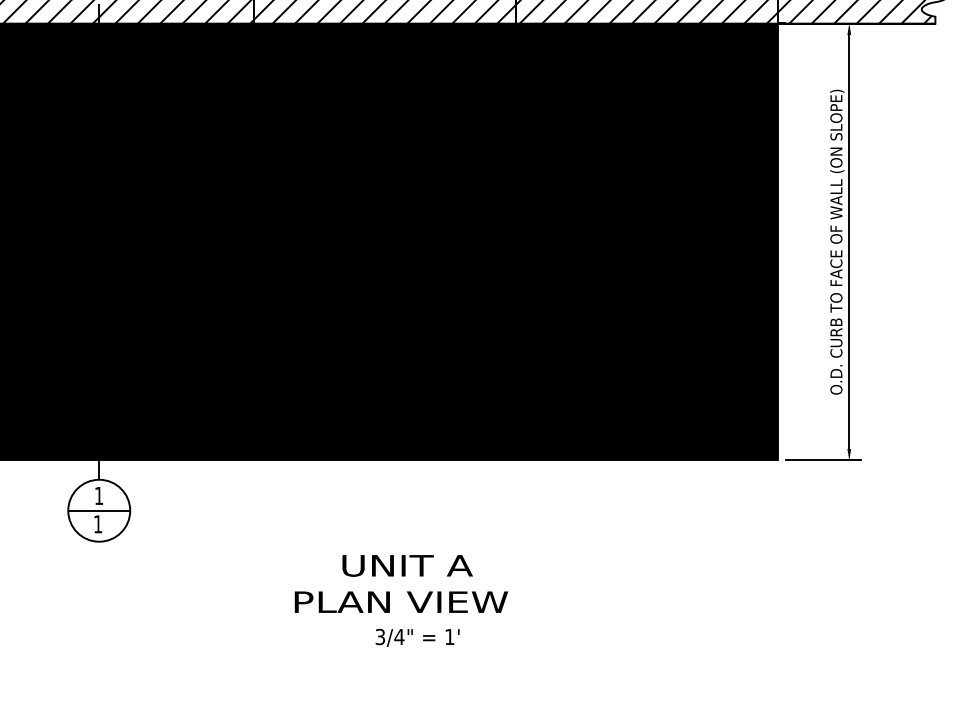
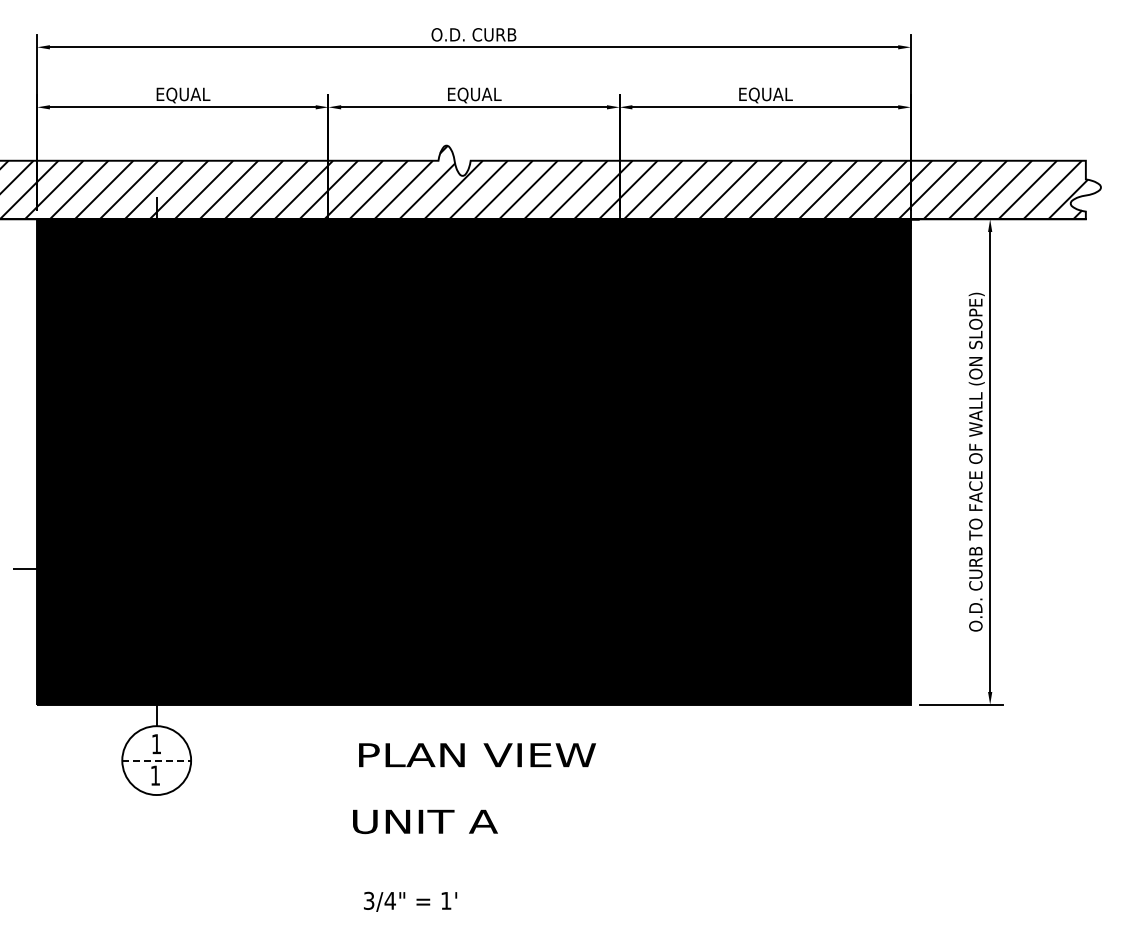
line: (99, 510) -> (157, 760), solid -> dashed
text: (407, 565) -> (425, 821), moved
text: (401, 602) -> (477, 755), moved
text: (417, 637) -> (410, 901), moved

